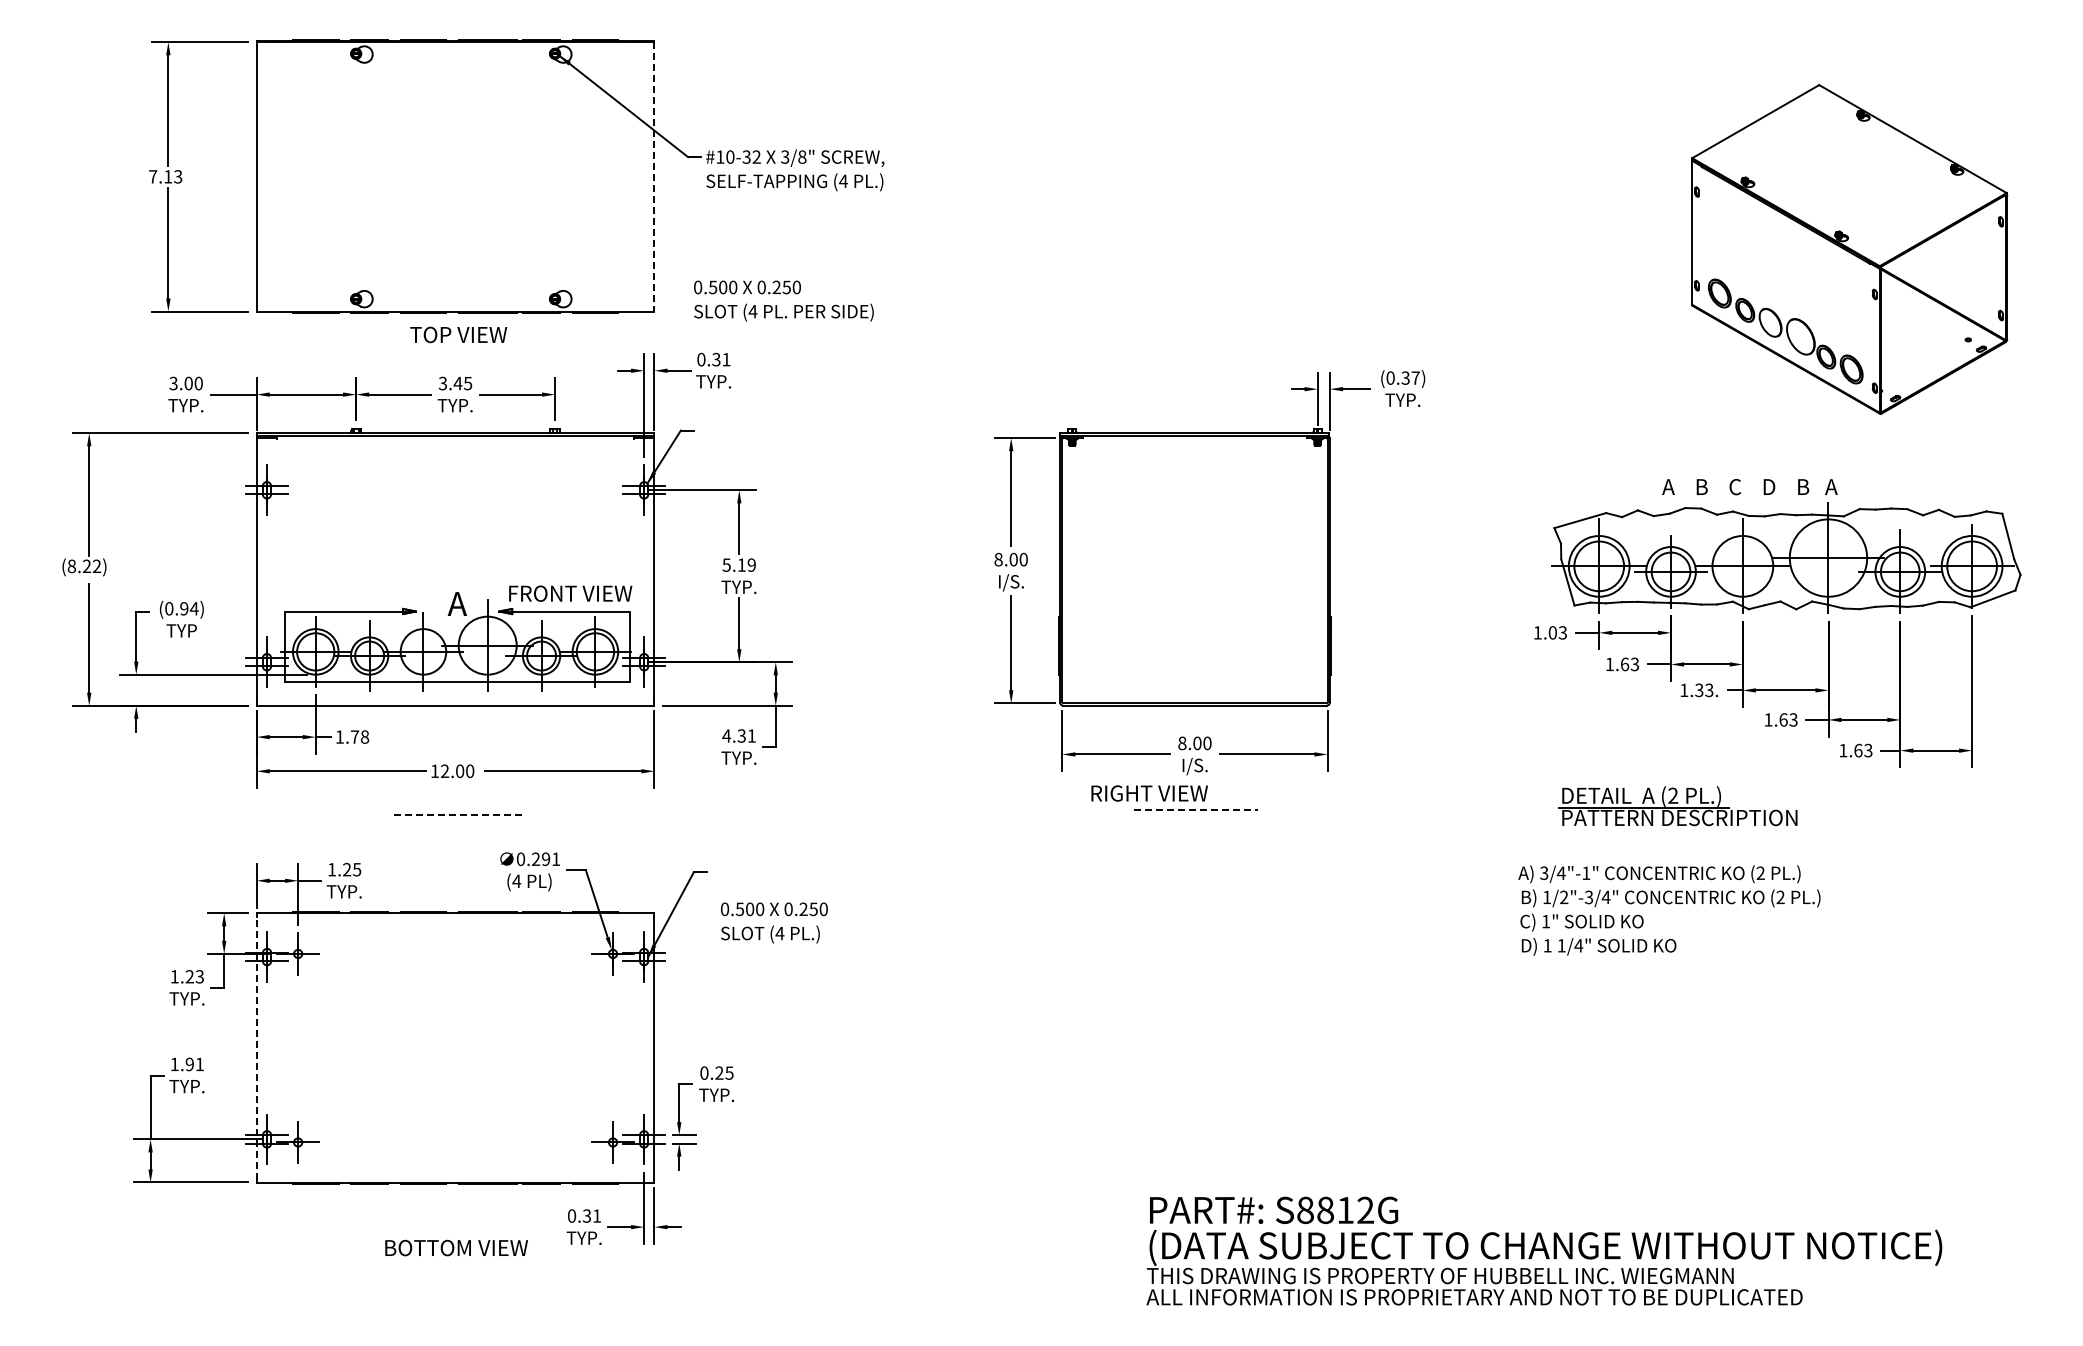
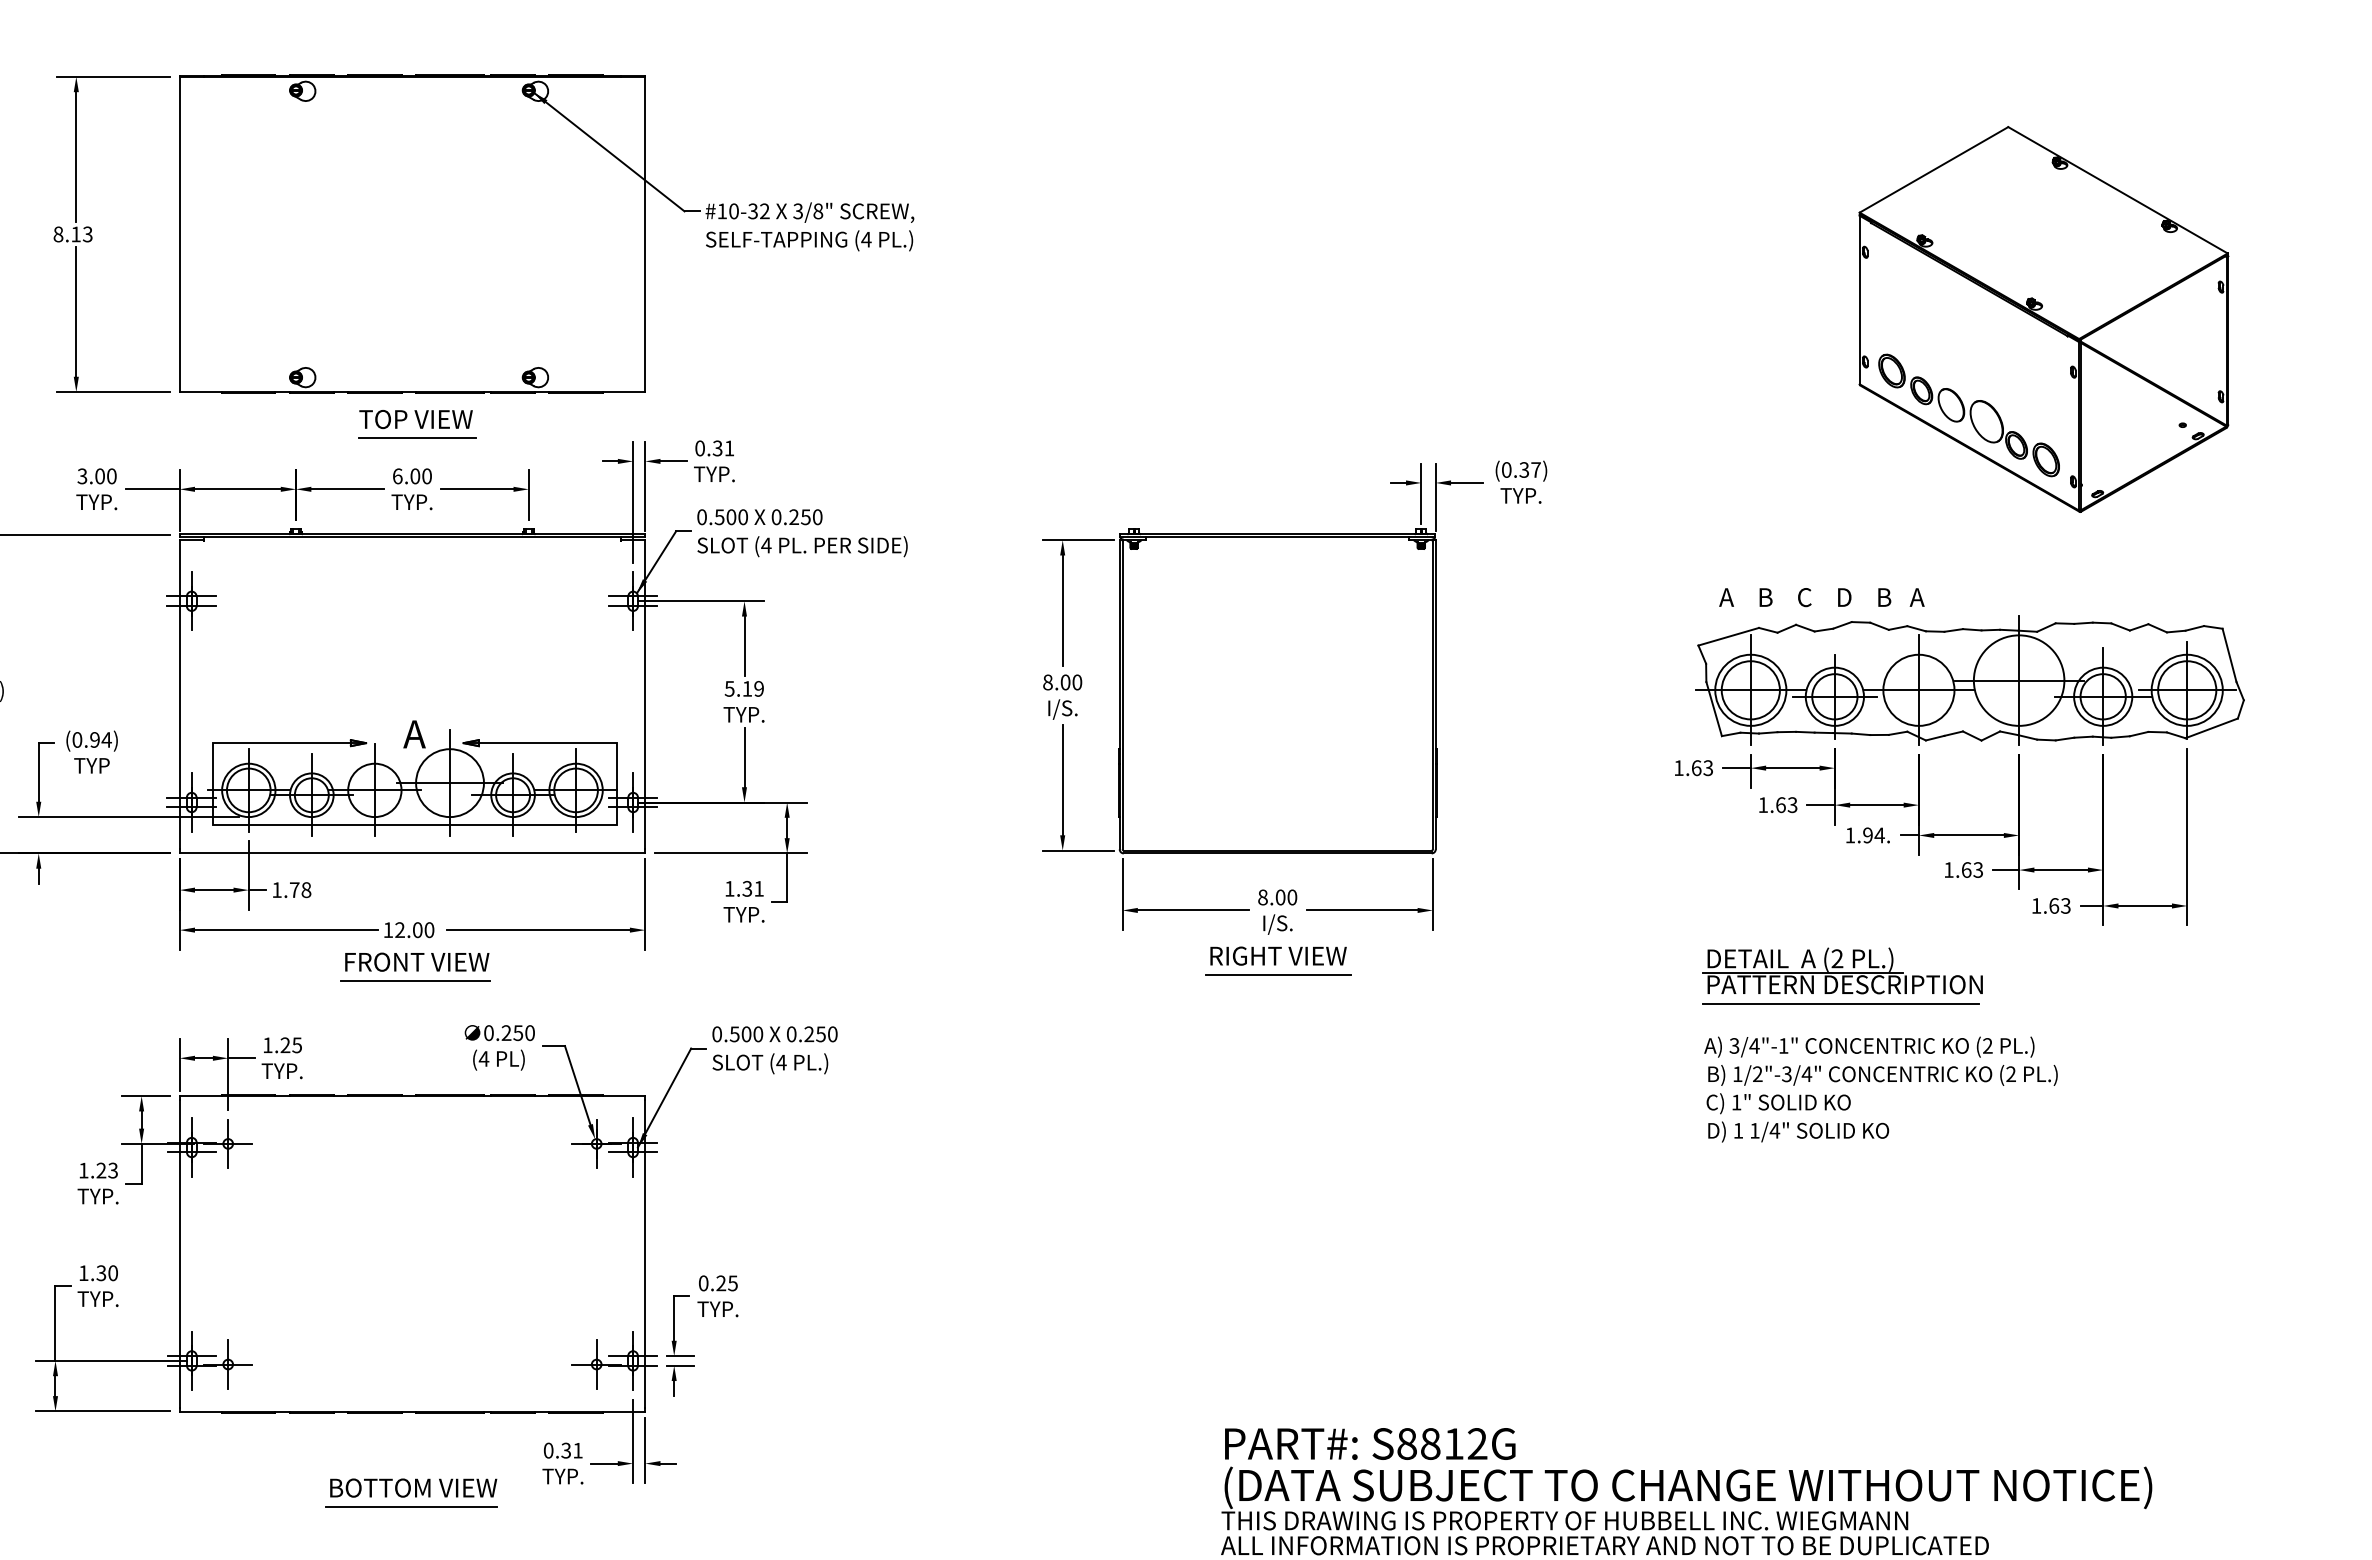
text: (153, 176) -> (58, 234), 7.13 -> 8.13
line: (654, 176) -> (645, 234), dashed -> solid
text: (783, 300) -> (802, 532), moved
line: (459, 351) -> (417, 438), added
text: (455, 383) -> (412, 476), 3.45 -> 6.00
text: (1749, 487) -> (1821, 598), moved
text: (570, 593) -> (417, 961), moved
text: (1552, 632) -> (1696, 767), 1.03 -> 1.63
text: (1704, 690) -> (1874, 835), 1.33. -> 1.94.
text: (726, 735) -> (729, 888), 4.31 -> 1.31
text: (1149, 793) -> (1278, 956), moved
line: (1195, 809) -> (1278, 974), dashed -> solid
line: (458, 814) -> (415, 980), dashed -> solid
line: (1675, 834) -> (1840, 1004), added
text: (550, 859) -> (523, 1033), 0.291 -> 0.250
text: (1669, 910) -> (1881, 1089), moved
text: (774, 922) -> (775, 1049), moved
line: (256, 1048) -> (179, 1254), dashed -> solid
text: (194, 1064) -> (106, 1273), 1.91 -> 1.30
line: (454, 1264) -> (411, 1507), added

